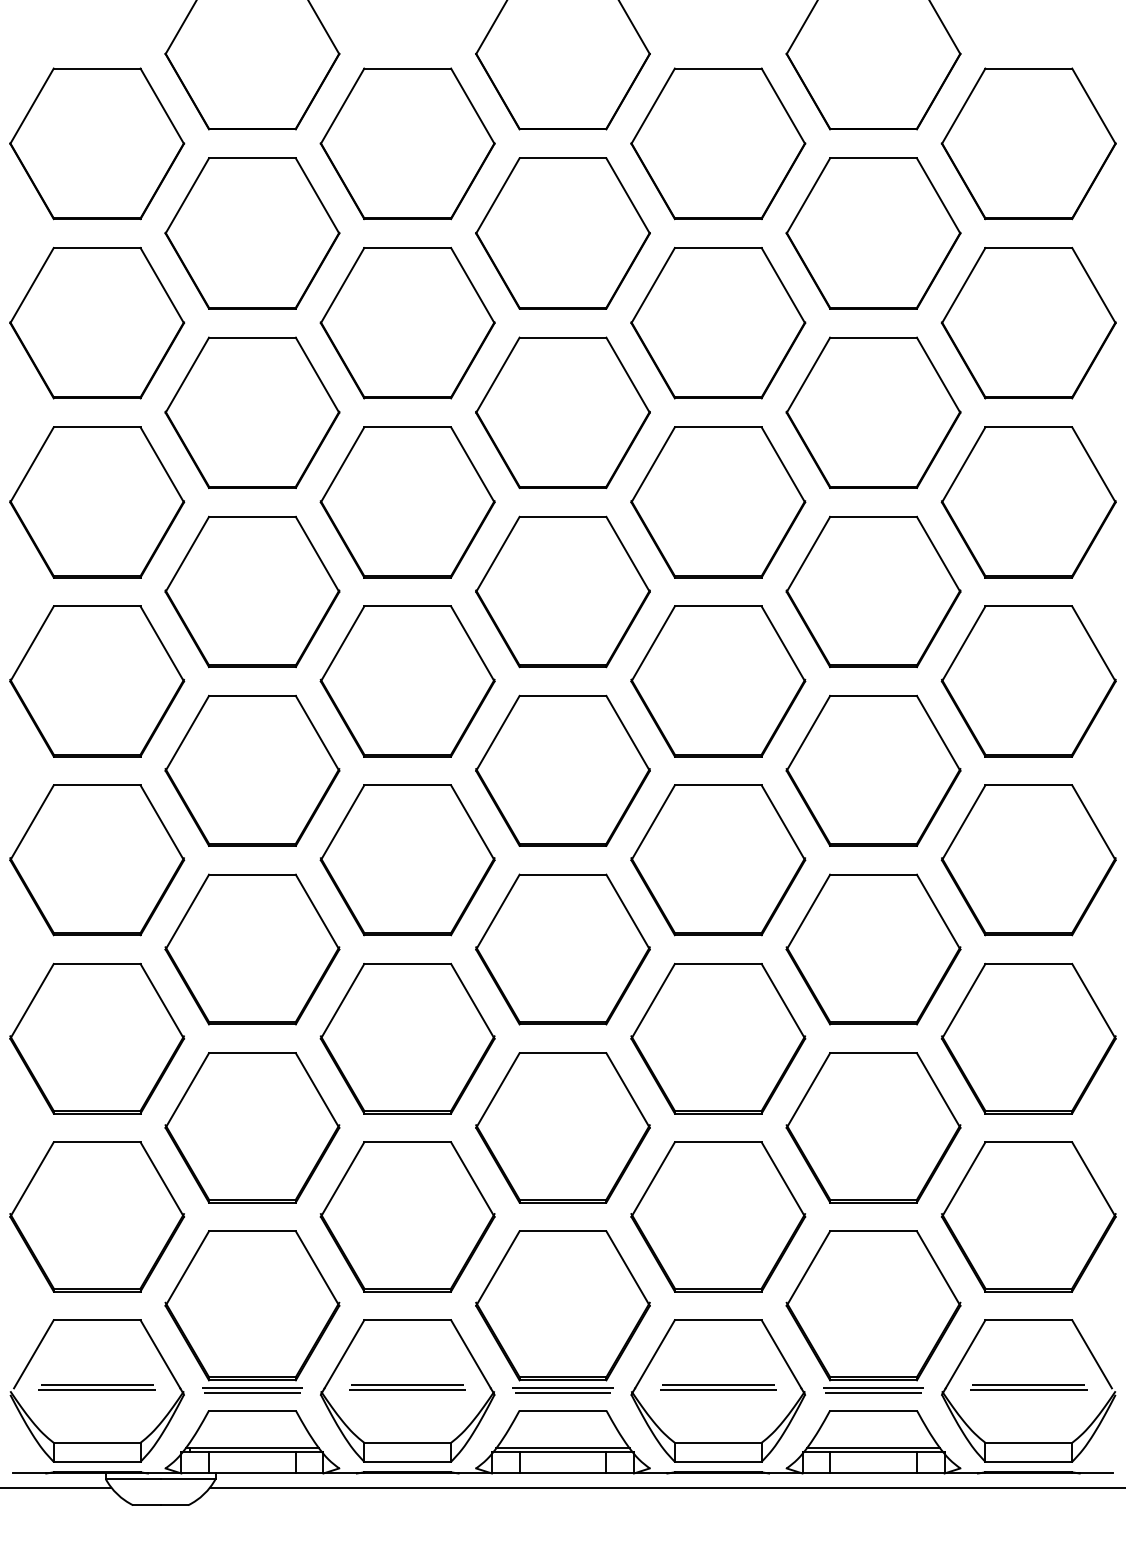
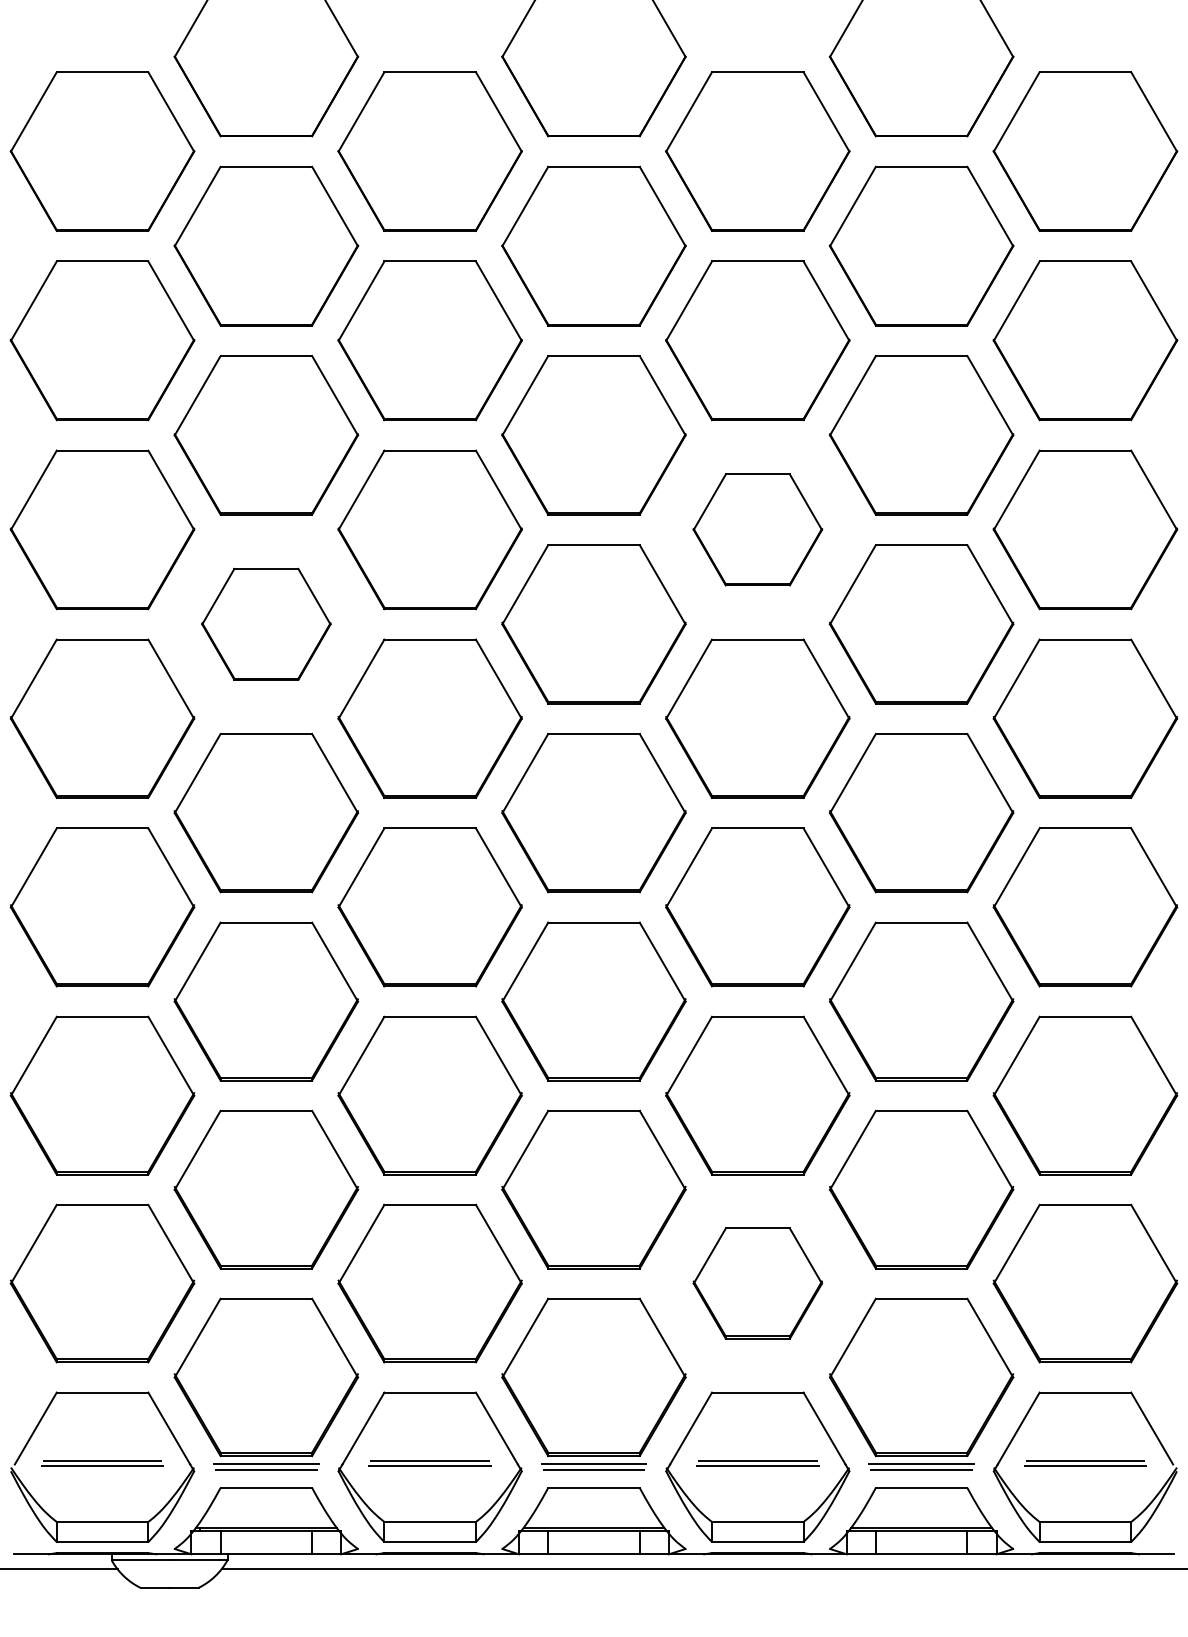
part: (717, 502) -> (757, 529), size x0.7
part: (252, 592) -> (266, 624), size x0.7
part: (717, 1216) -> (757, 1283), size x0.7

